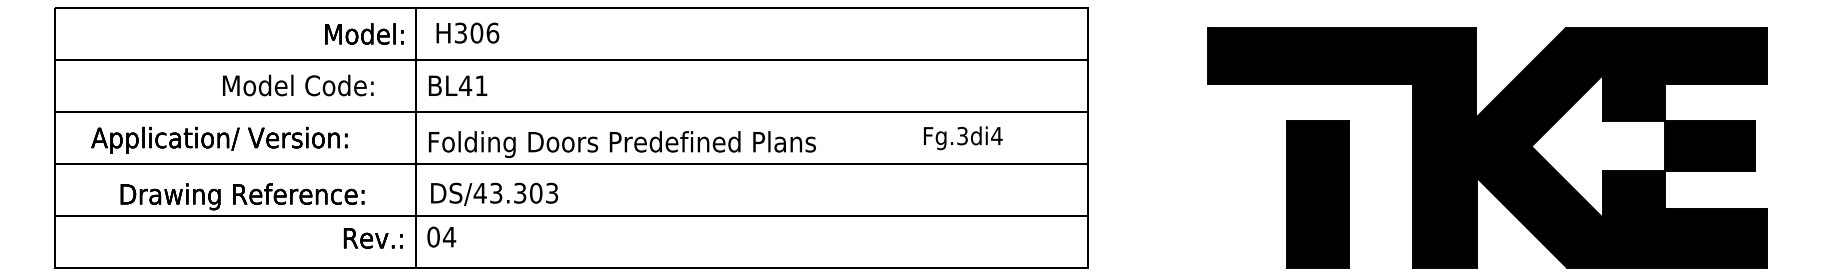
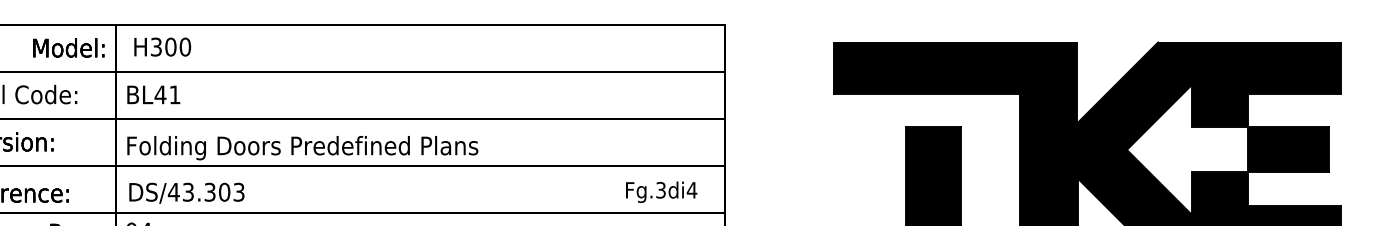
text: (492, 32) -> (185, 46), H306 -> H300
text: (963, 138) -> (661, 192), moved

